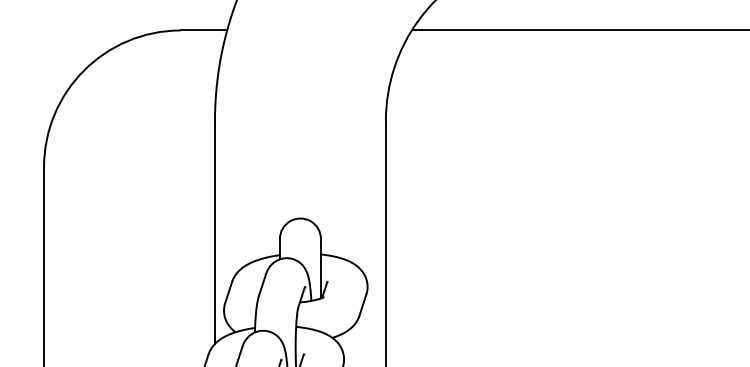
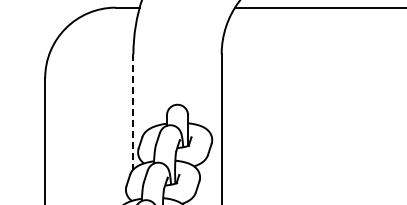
line: (215, 231) -> (133, 111), solid -> dashed

